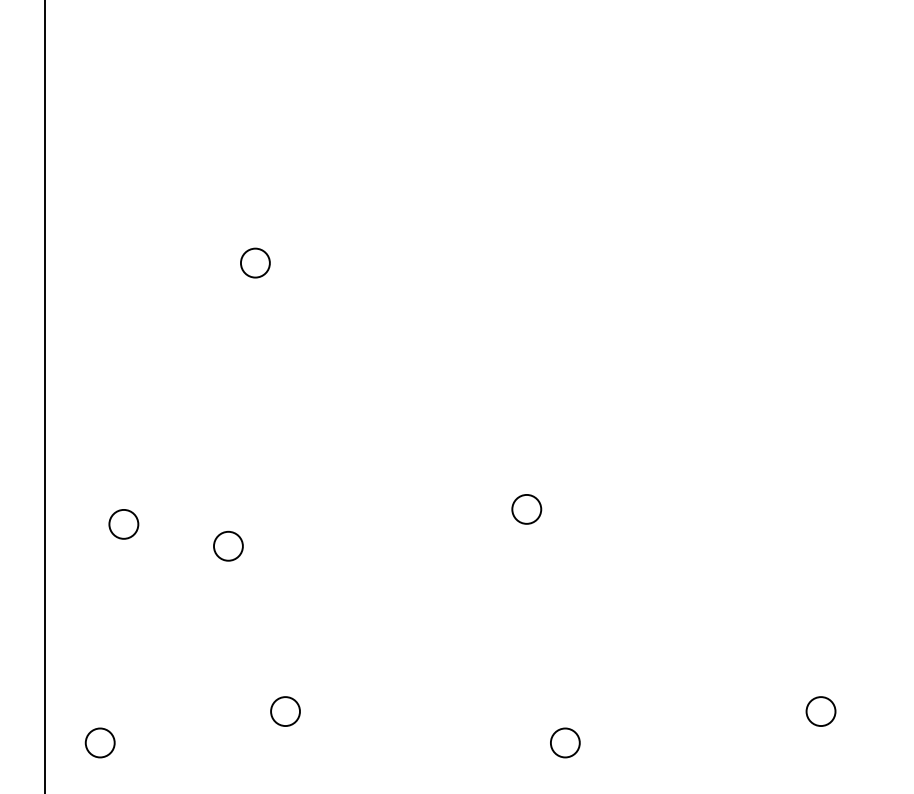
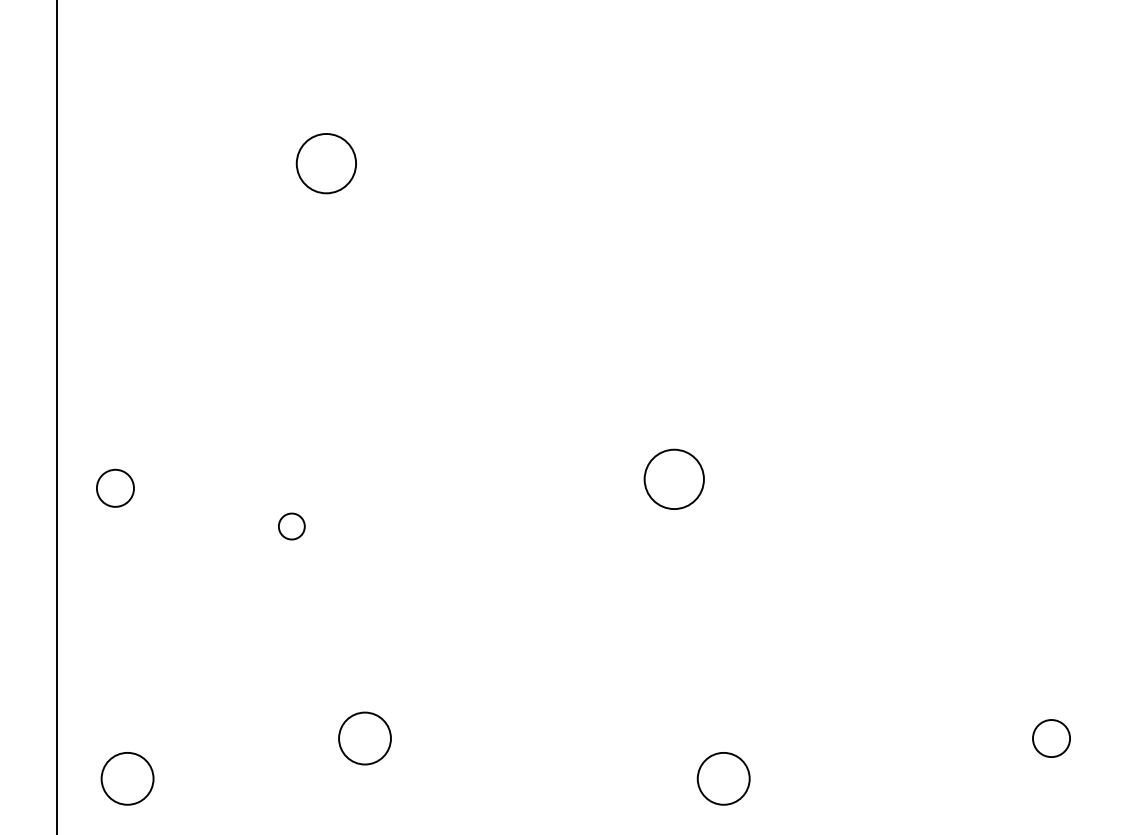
circle: (254, 262) -> (325, 162), size x1.6
circle: (526, 508) -> (673, 478), size x1.6
circle: (123, 524) -> (114, 488), moved
circle: (228, 545) -> (291, 525), size x0.7
circle: (285, 711) -> (364, 738), size x1.4
circle: (99, 742) -> (126, 778), size x1.4
circle: (564, 742) -> (722, 778), size x1.4

